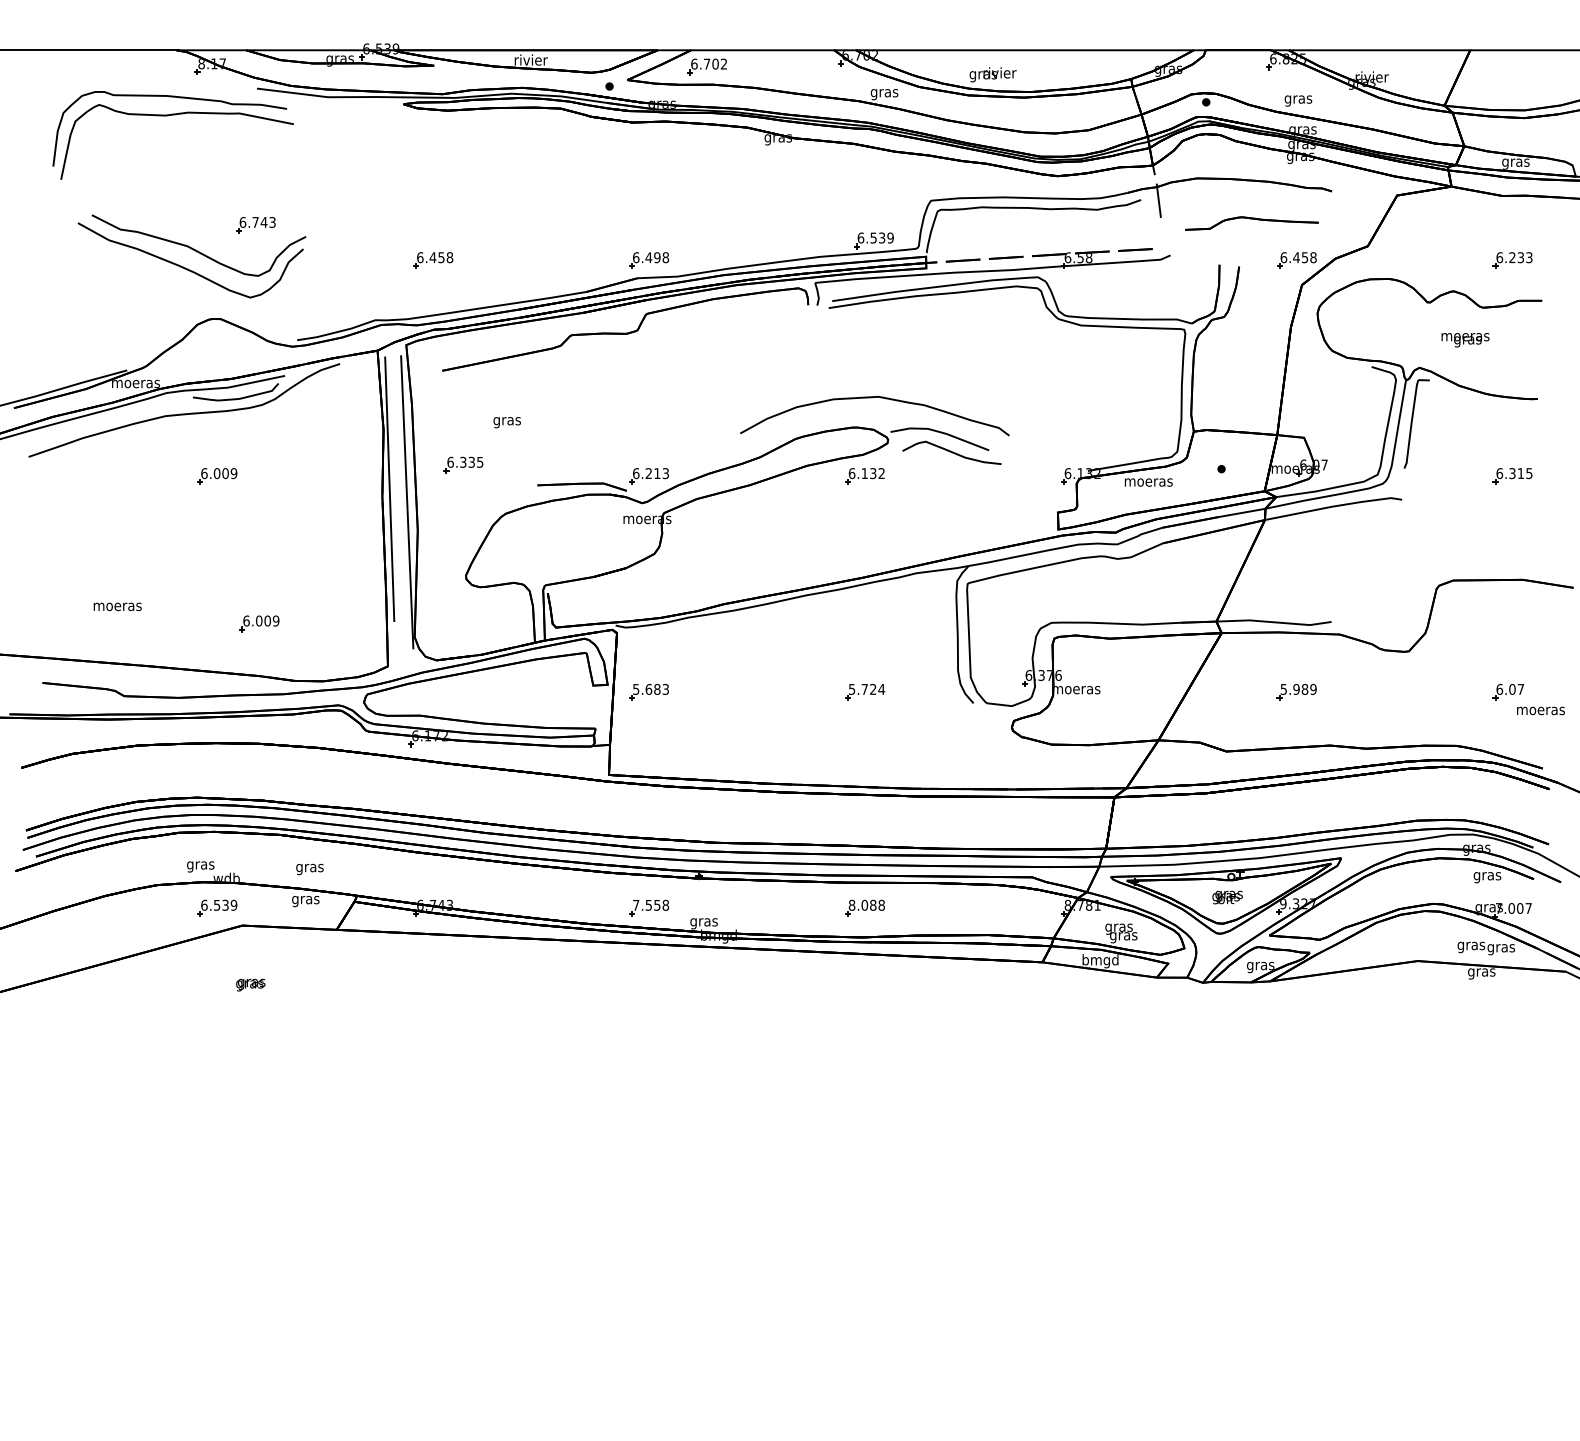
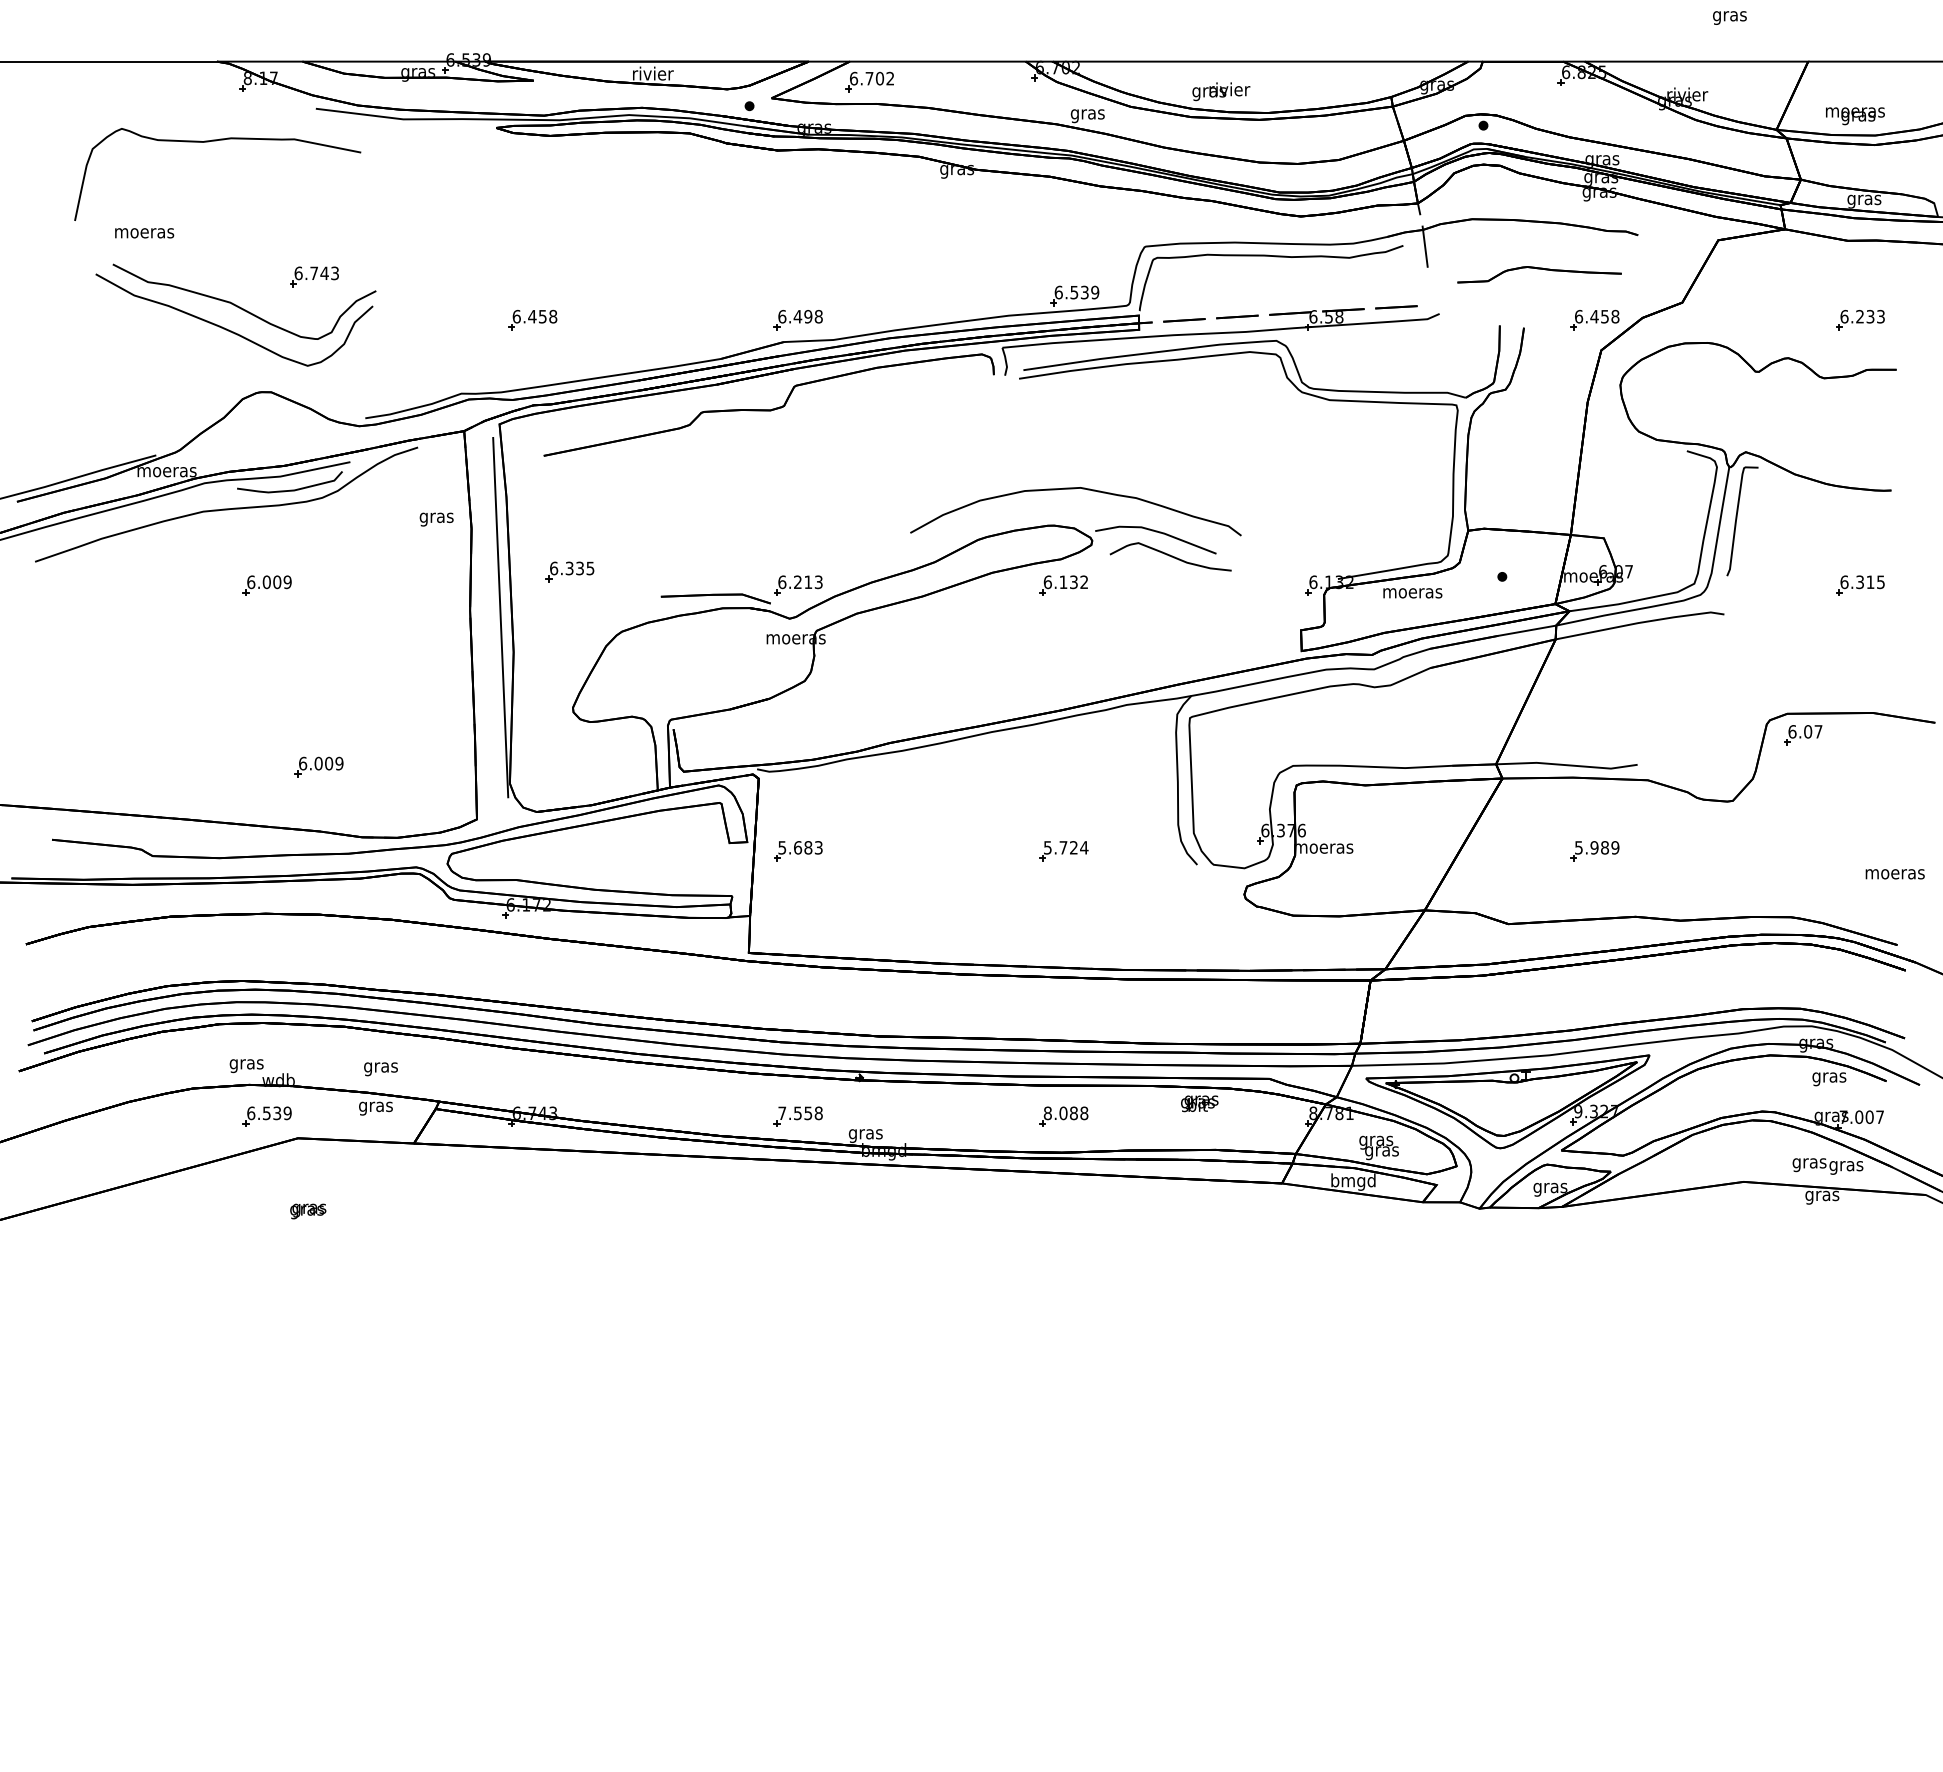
curve: (169, 97) -> (208, 119), removed
text: (1298, 100) -> (1729, 17), moved
text: (1465, 340) -> (1855, 116), moved
text: (507, 422) -> (436, 519), moved
line: (389, 489) -> (478, 601), removed
text: (117, 607) -> (144, 233), moved
part: (1508, 692) -> (1803, 735), moved
text: (1227, 897) -> (1199, 1103), moved

